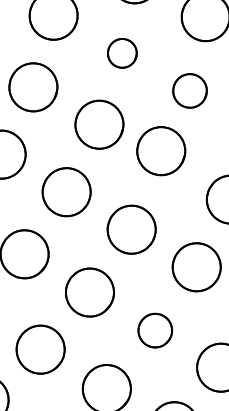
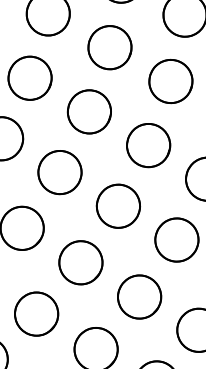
circle: (122, 53) -> (110, 47), size x1.67
circle: (189, 90) -> (170, 81), size x1.43
circle: (161, 151) -> (148, 145), moved
circle: (155, 330) -> (139, 296), size x1.43

